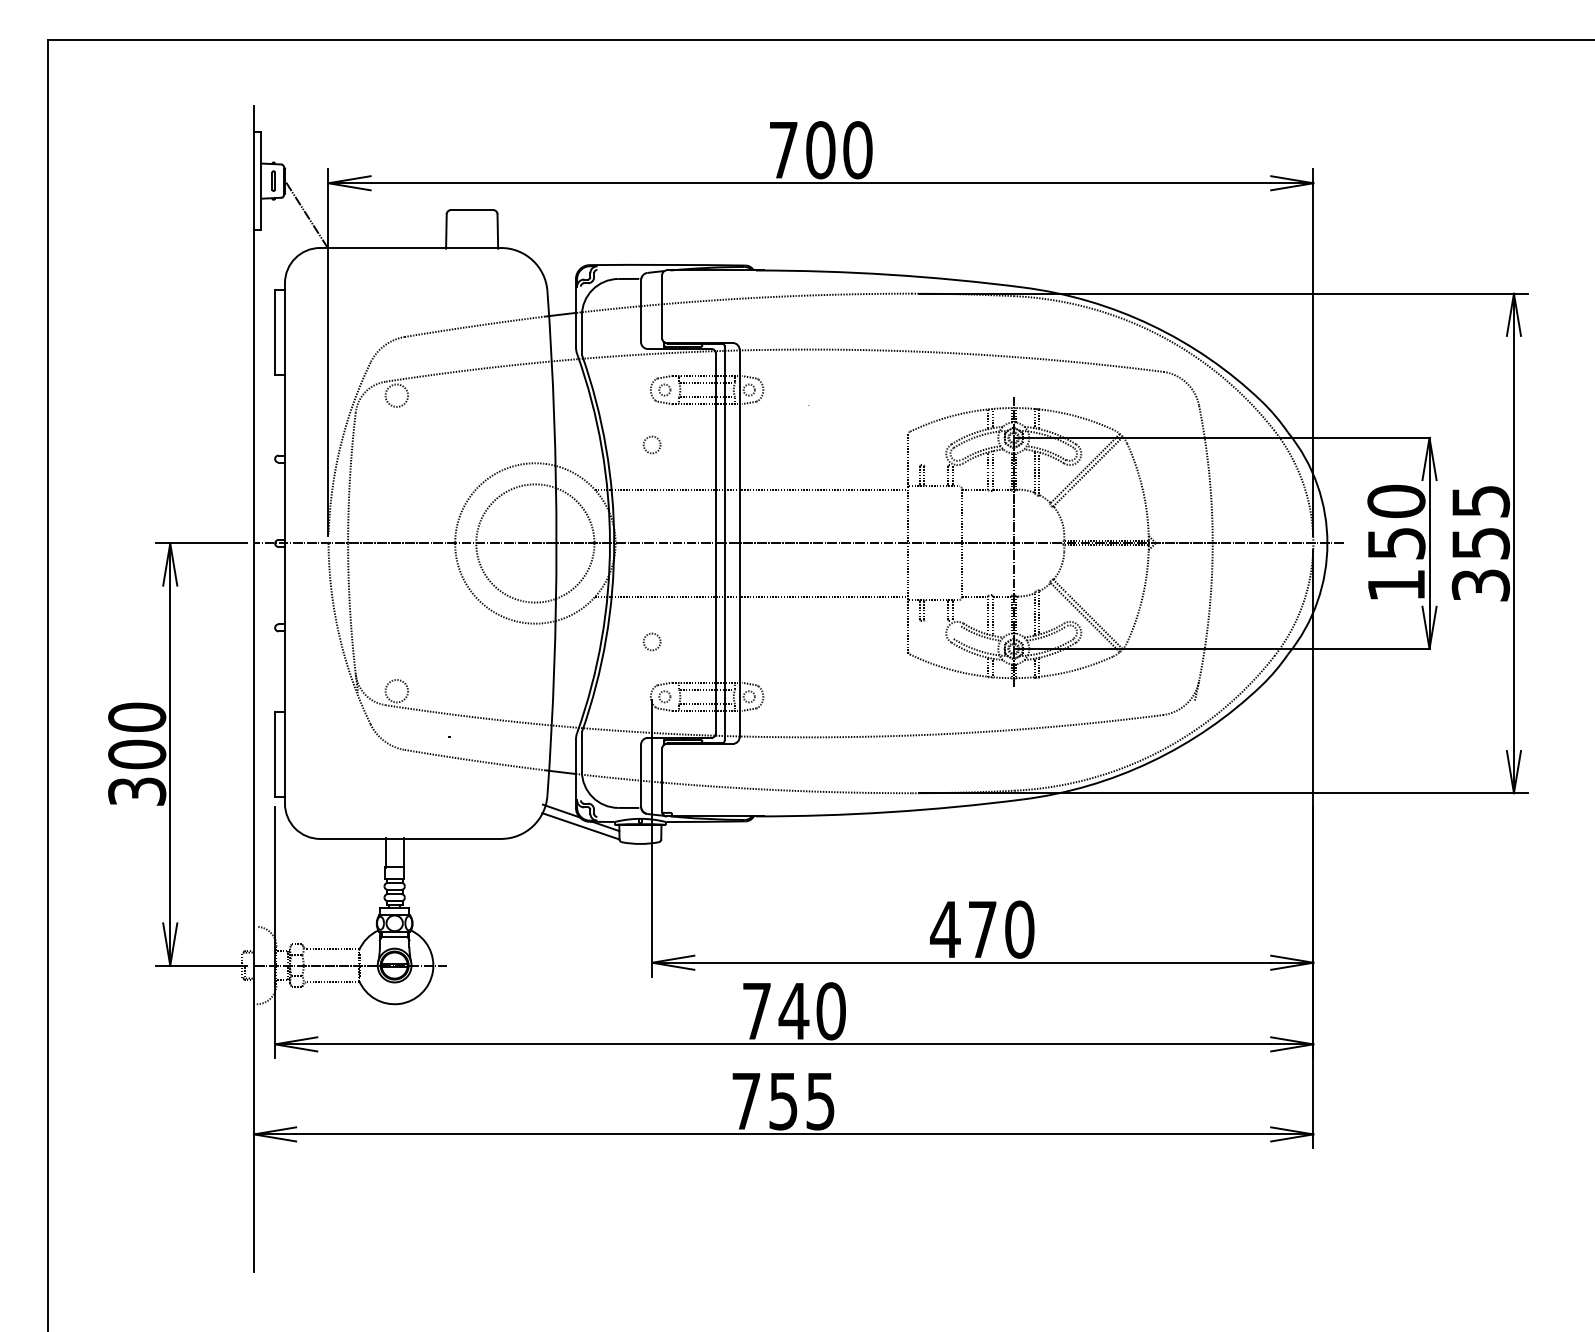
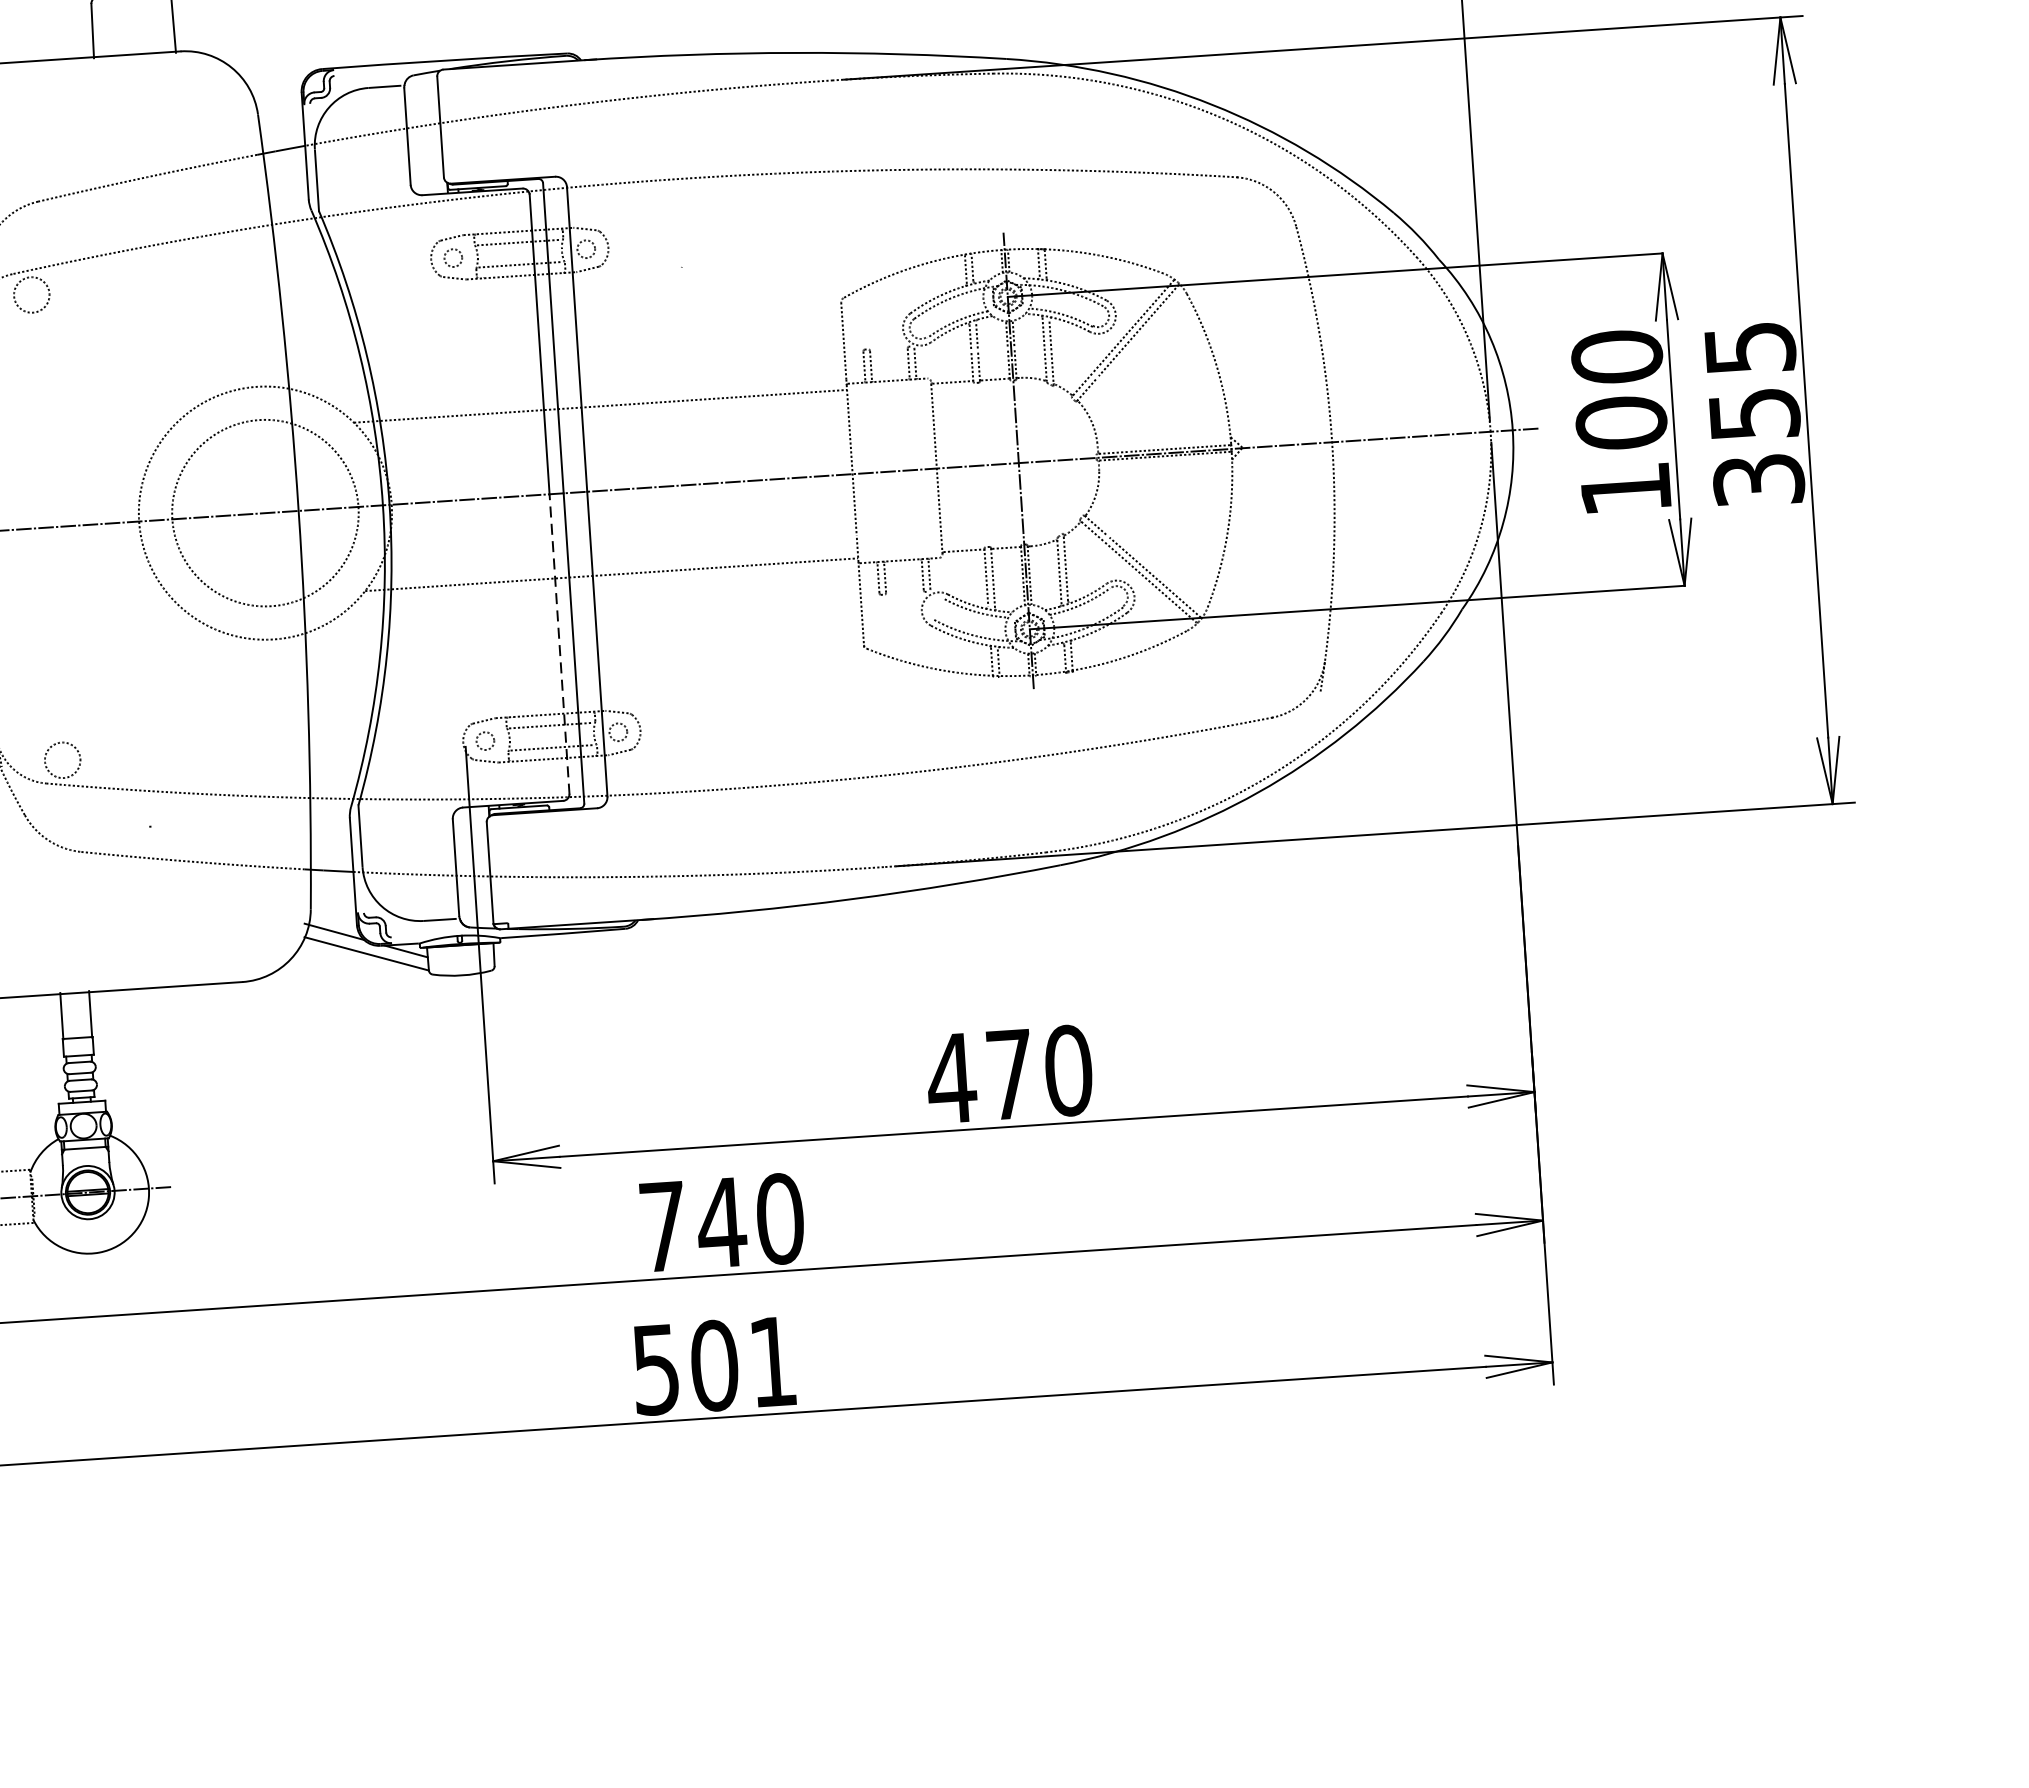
circle: (651, 444) -> (437, 345), removed
text: (1396, 542) -> (1621, 421), 150 -> 100
line: (715, 638) -> (559, 643), solid -> dashed
circle: (651, 641) -> (458, 655), removed
text: (783, 1101) -> (714, 1366), 755 -> 501

